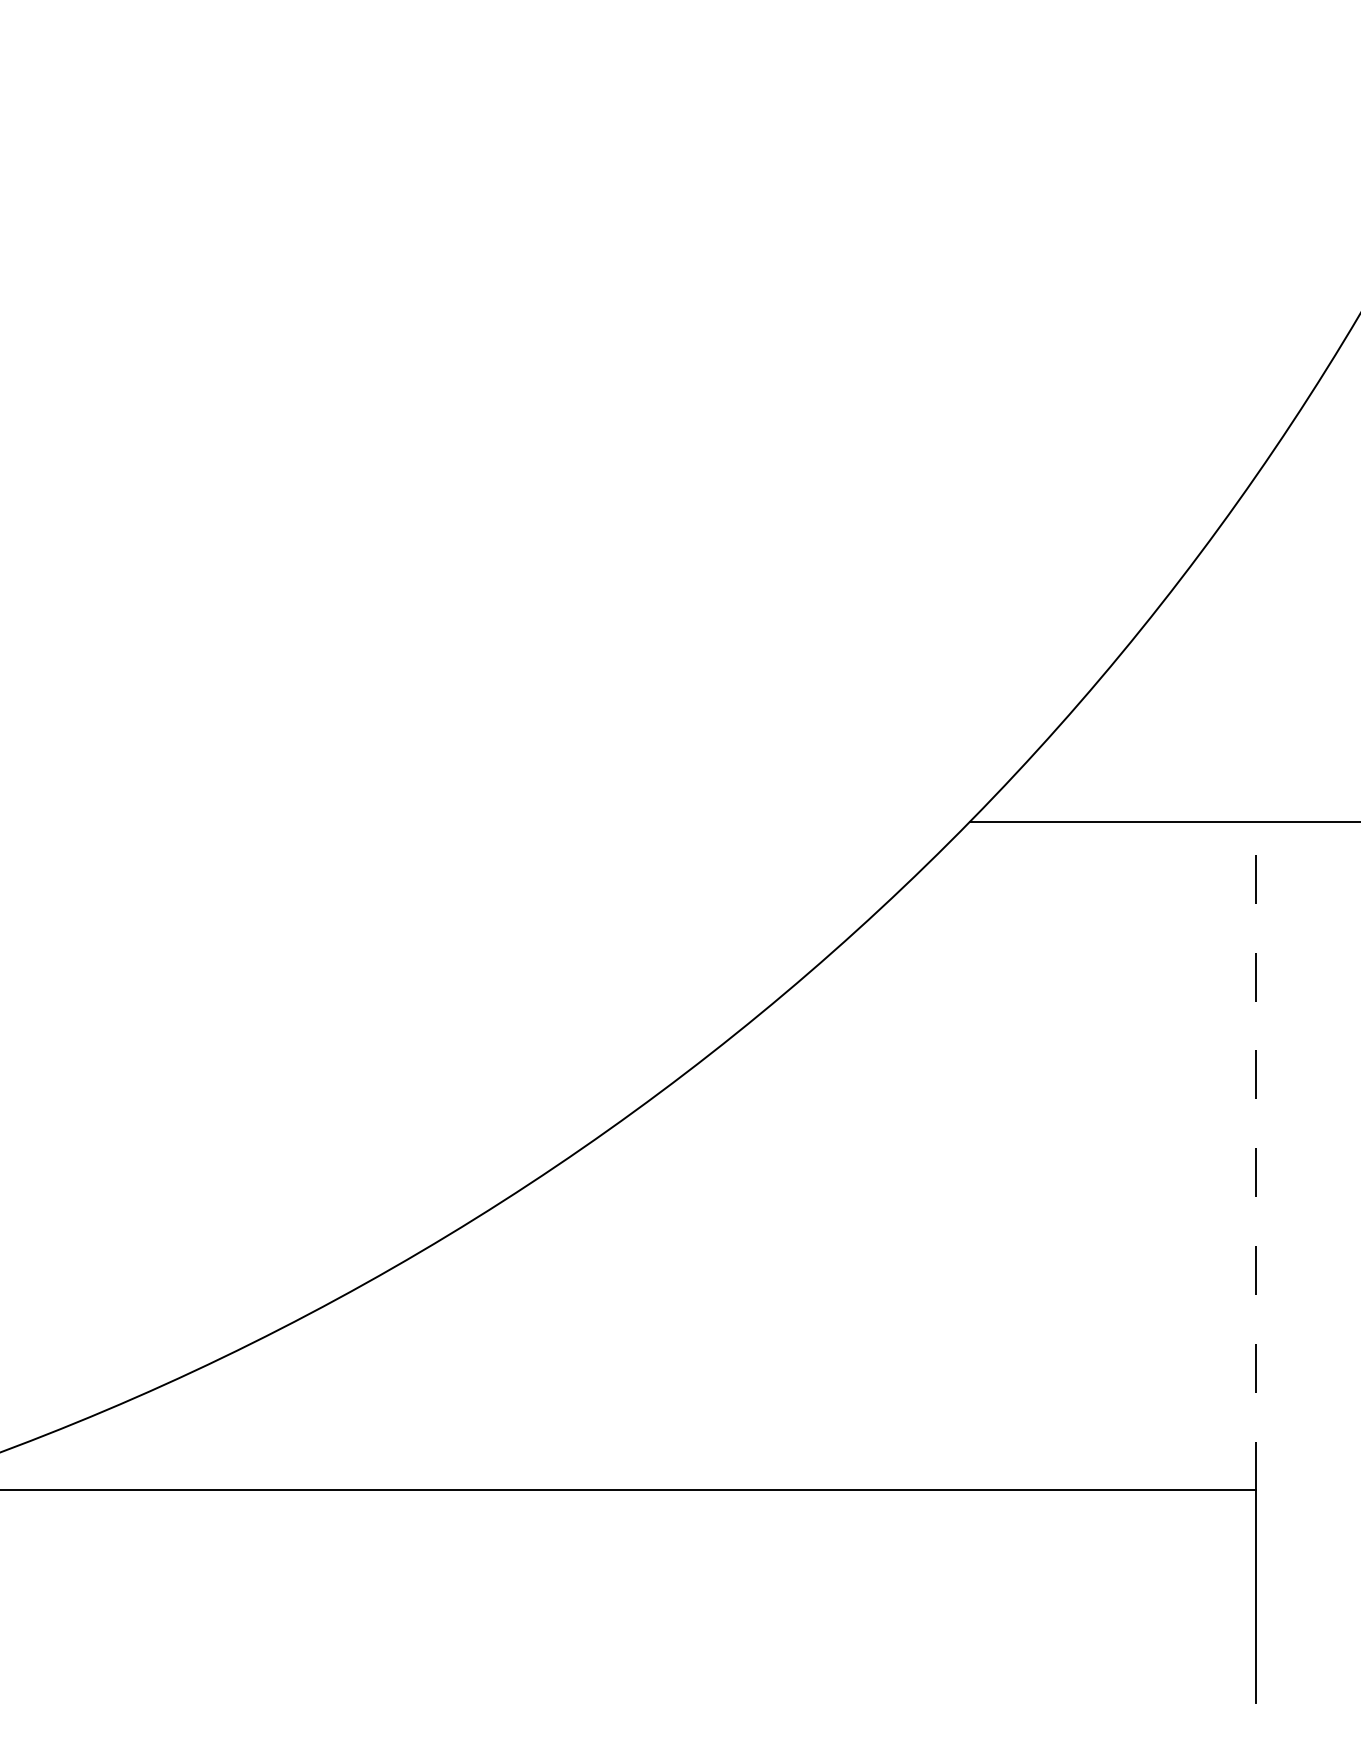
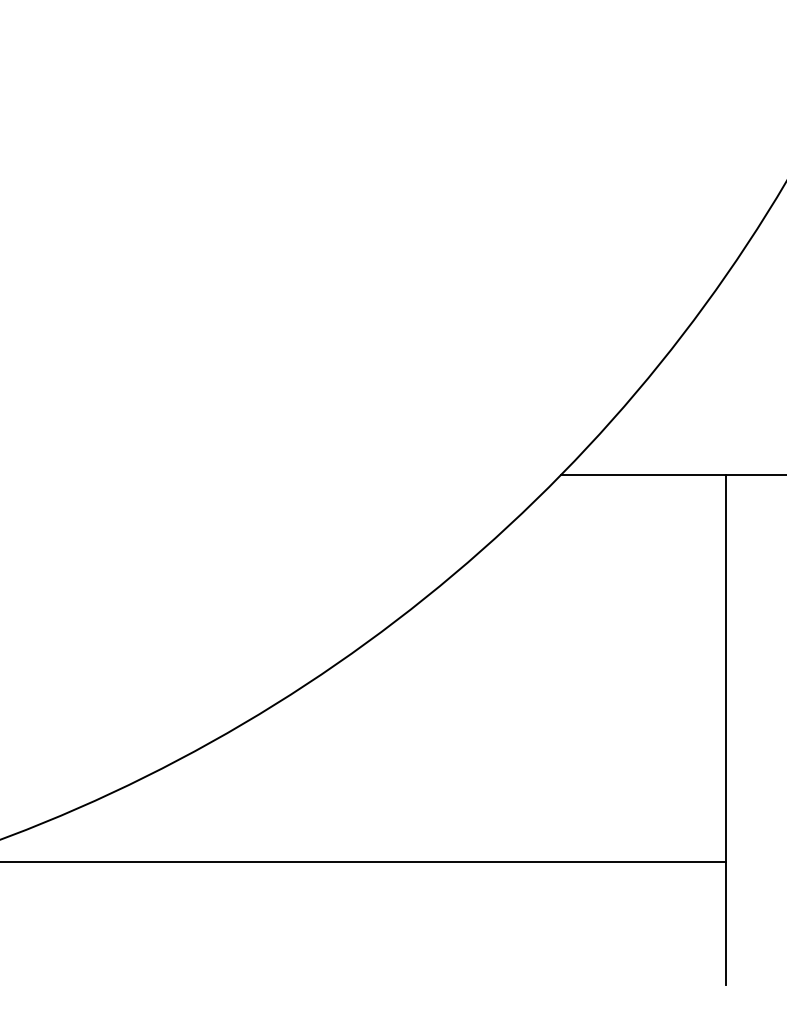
line: (1254, 1156) -> (725, 668), dashed -> solid

